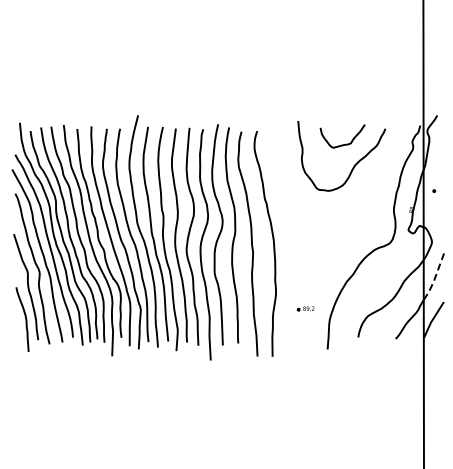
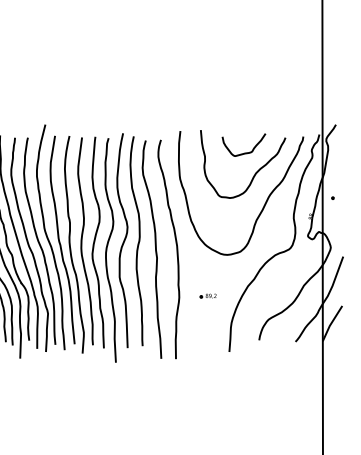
curve: (363, 197) -> (264, 204), added
line: (435, 276) -> (334, 281), dashed -> solid
part: (305, 308) -> (207, 295), moved

